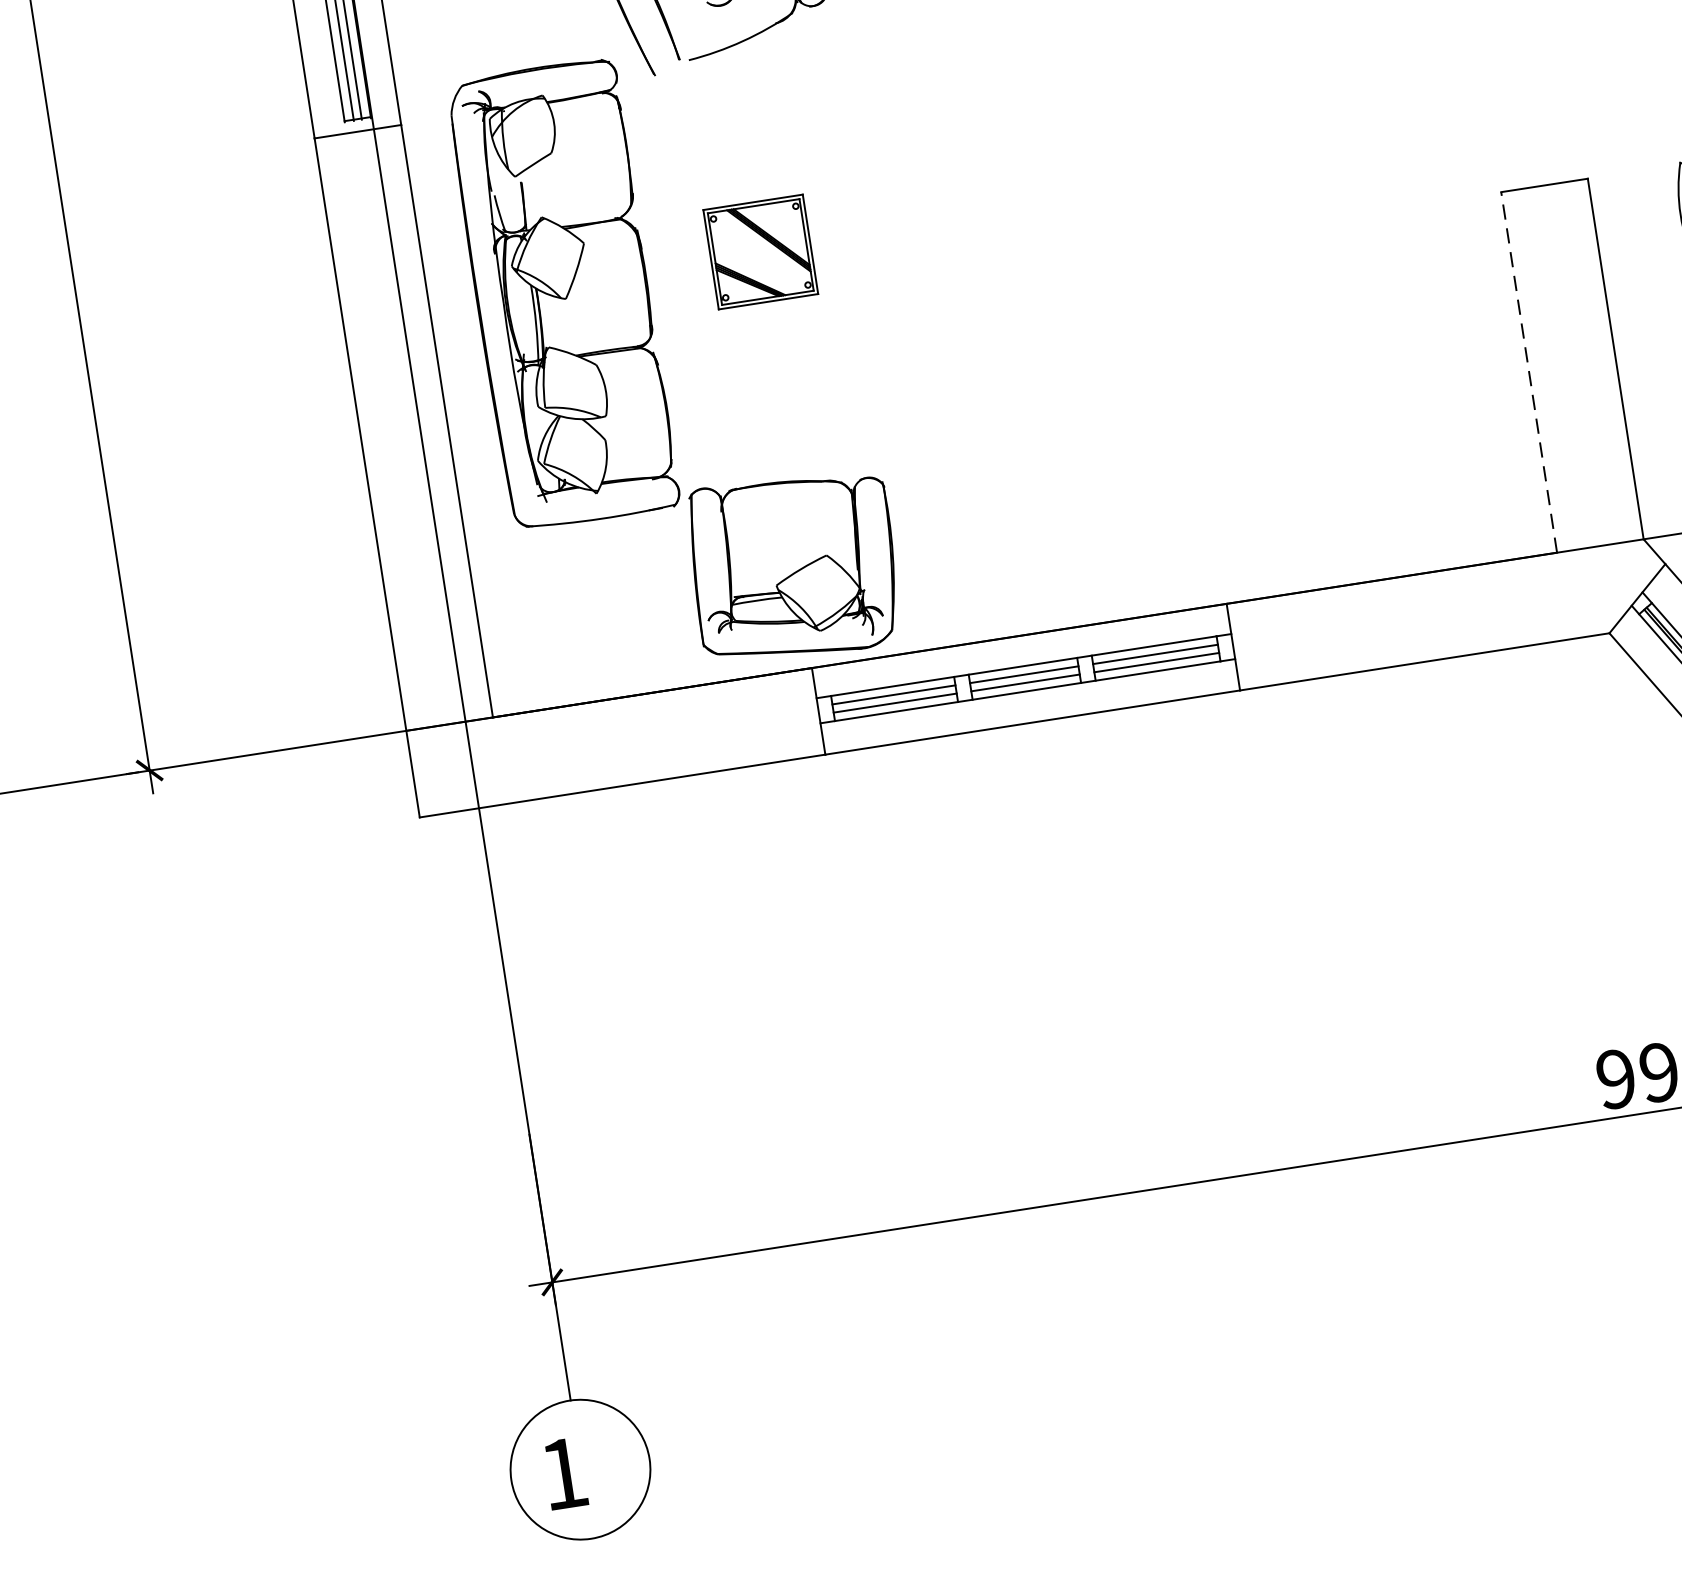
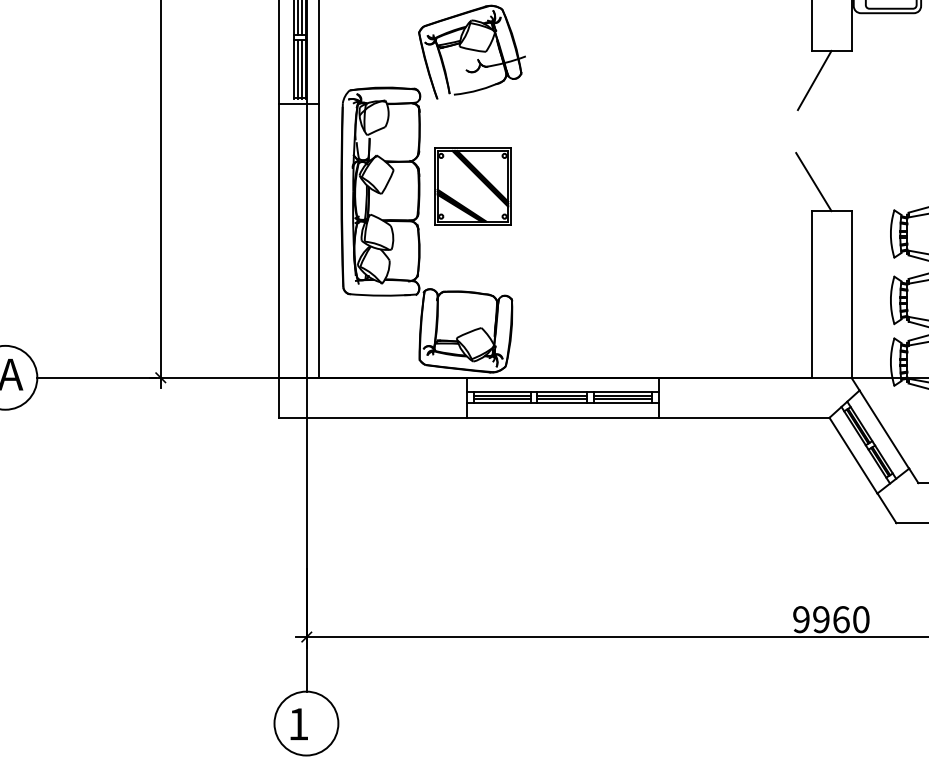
line: (1496, 129) -> (813, 182), added
part: (759, 252) -> (472, 186), size x1.67
line: (1528, 370) -> (811, 293), dashed -> solid

